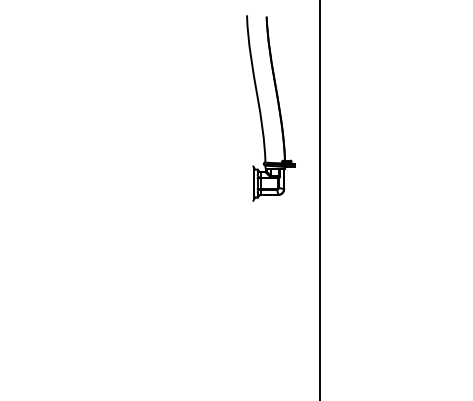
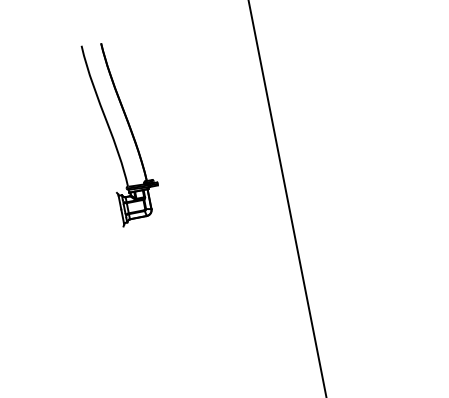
part: (277, 105) -> (128, 128), moved

